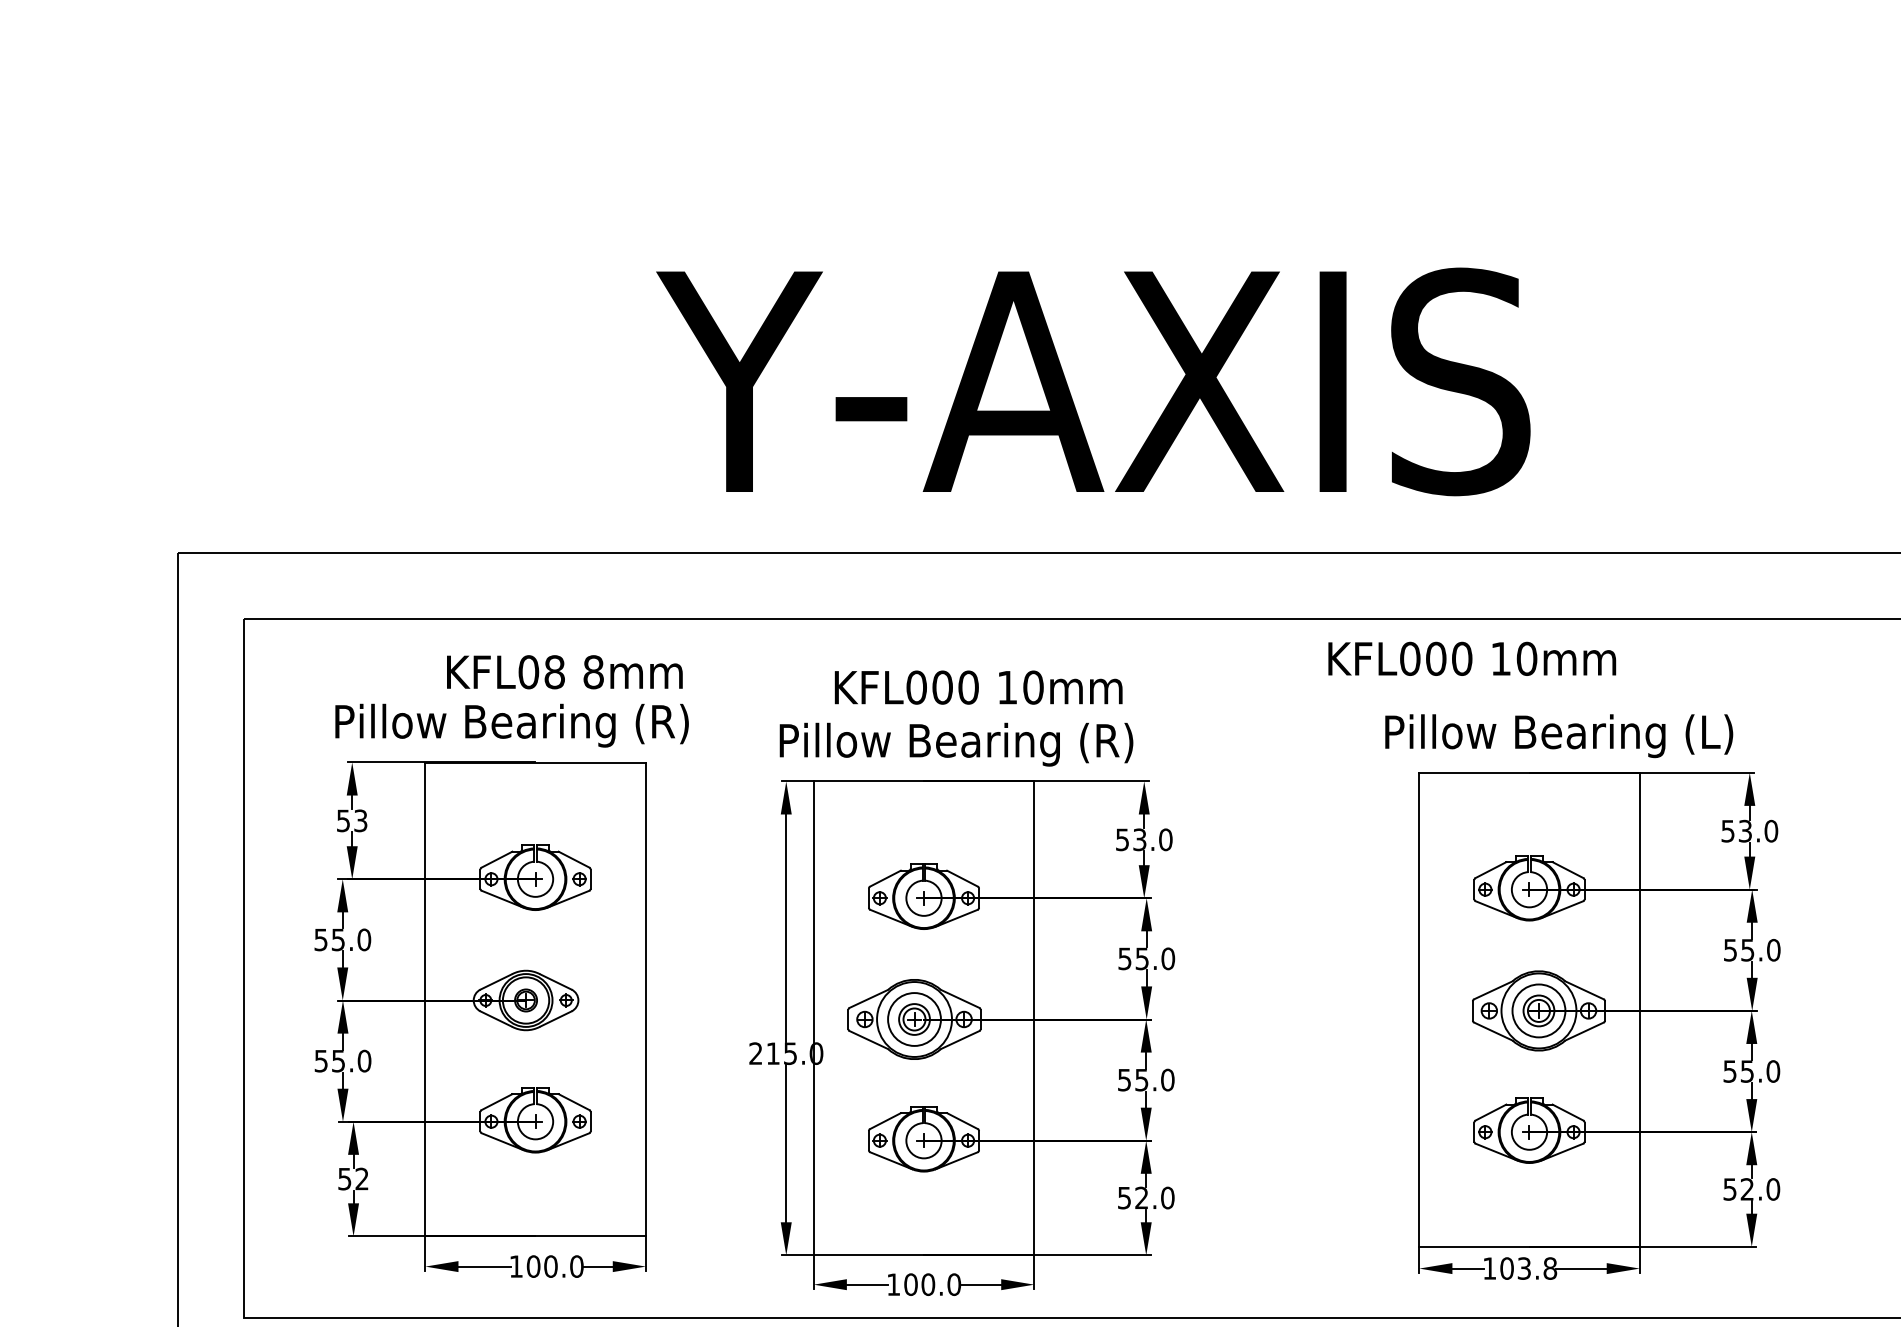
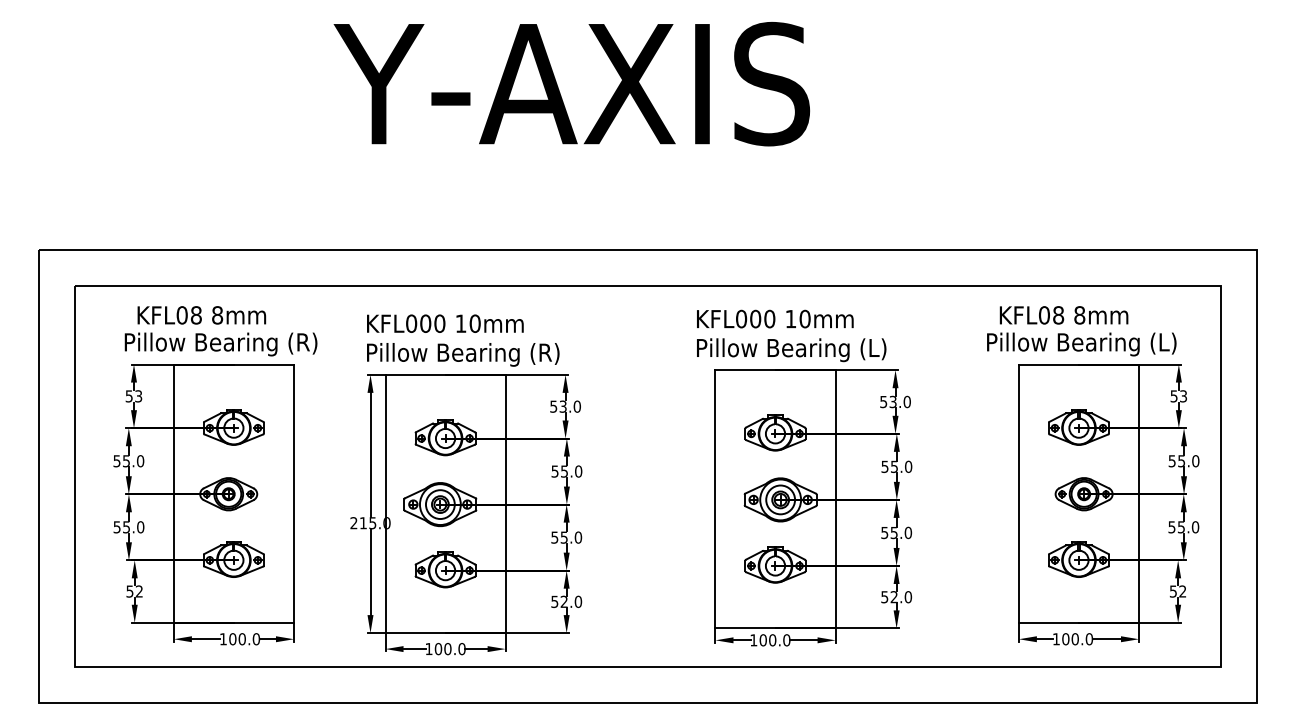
text: (1092, 382) -> (571, 84), moved
text: (1472, 657) -> (775, 318), moved
text: (564, 672) -> (201, 315), moved
text: (978, 687) -> (445, 323), moved
text: (1536, 1268) -> (779, 640), 103.8 -> 100.0

